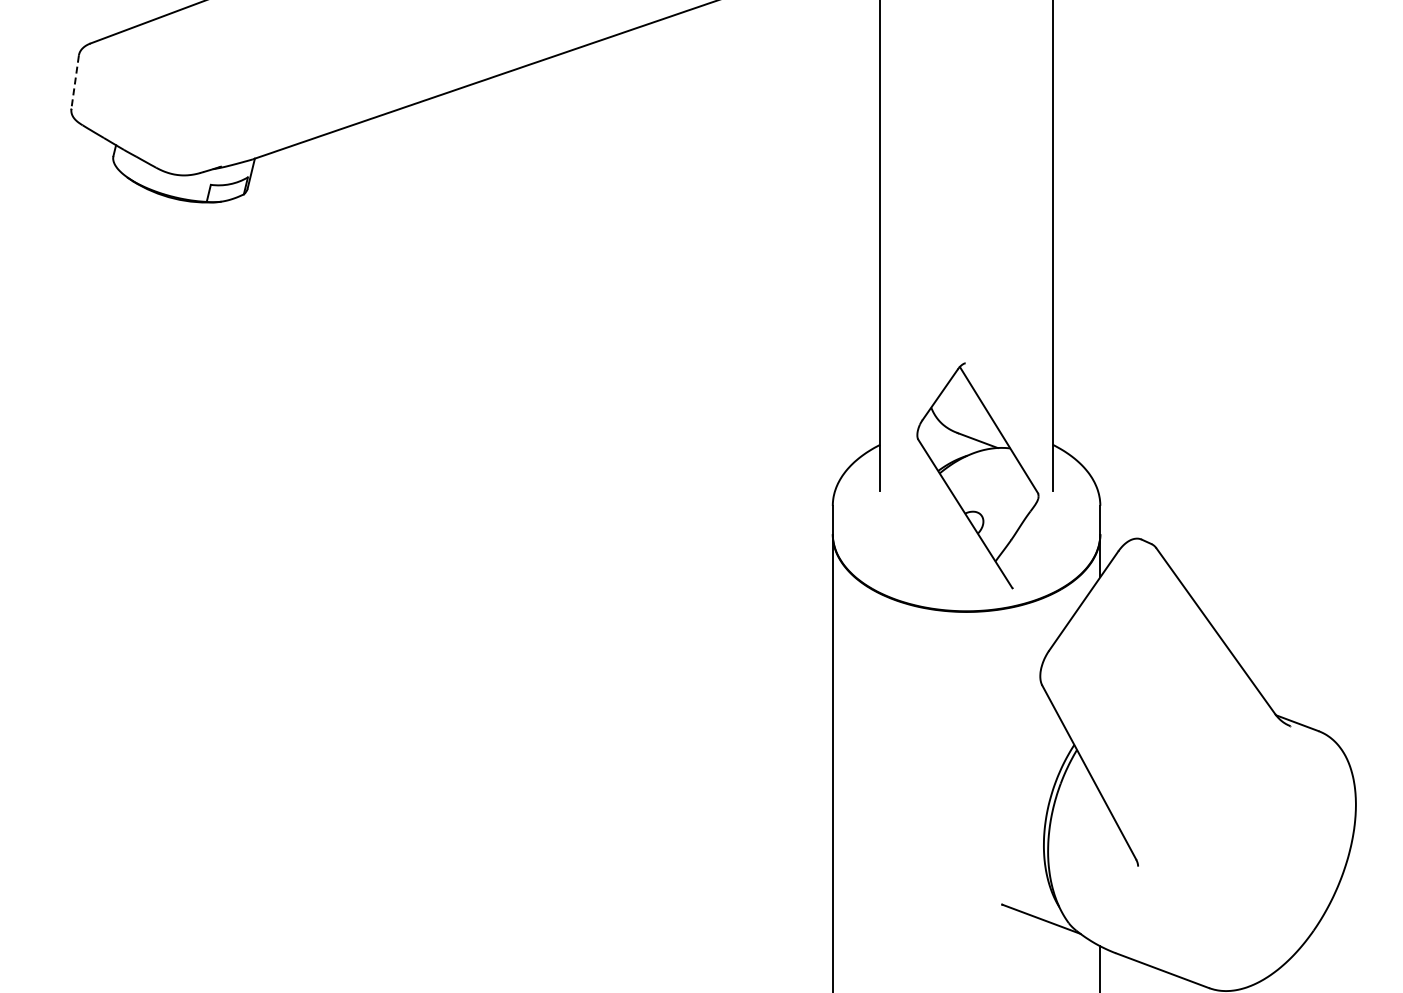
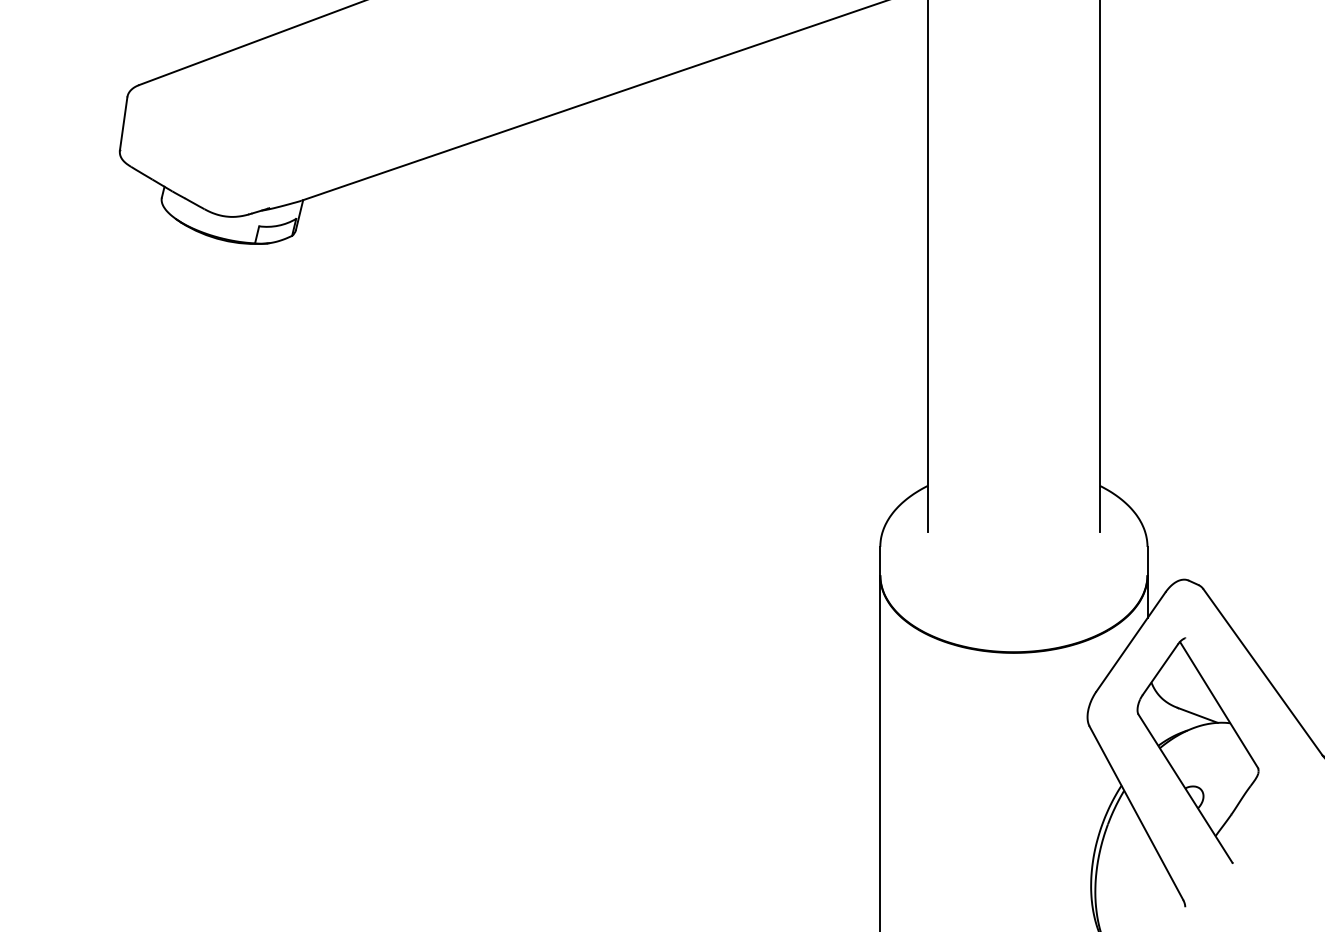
line: (75, 82) -> (124, 124), dashed -> solid
part: (977, 475) -> (1197, 750), moved

